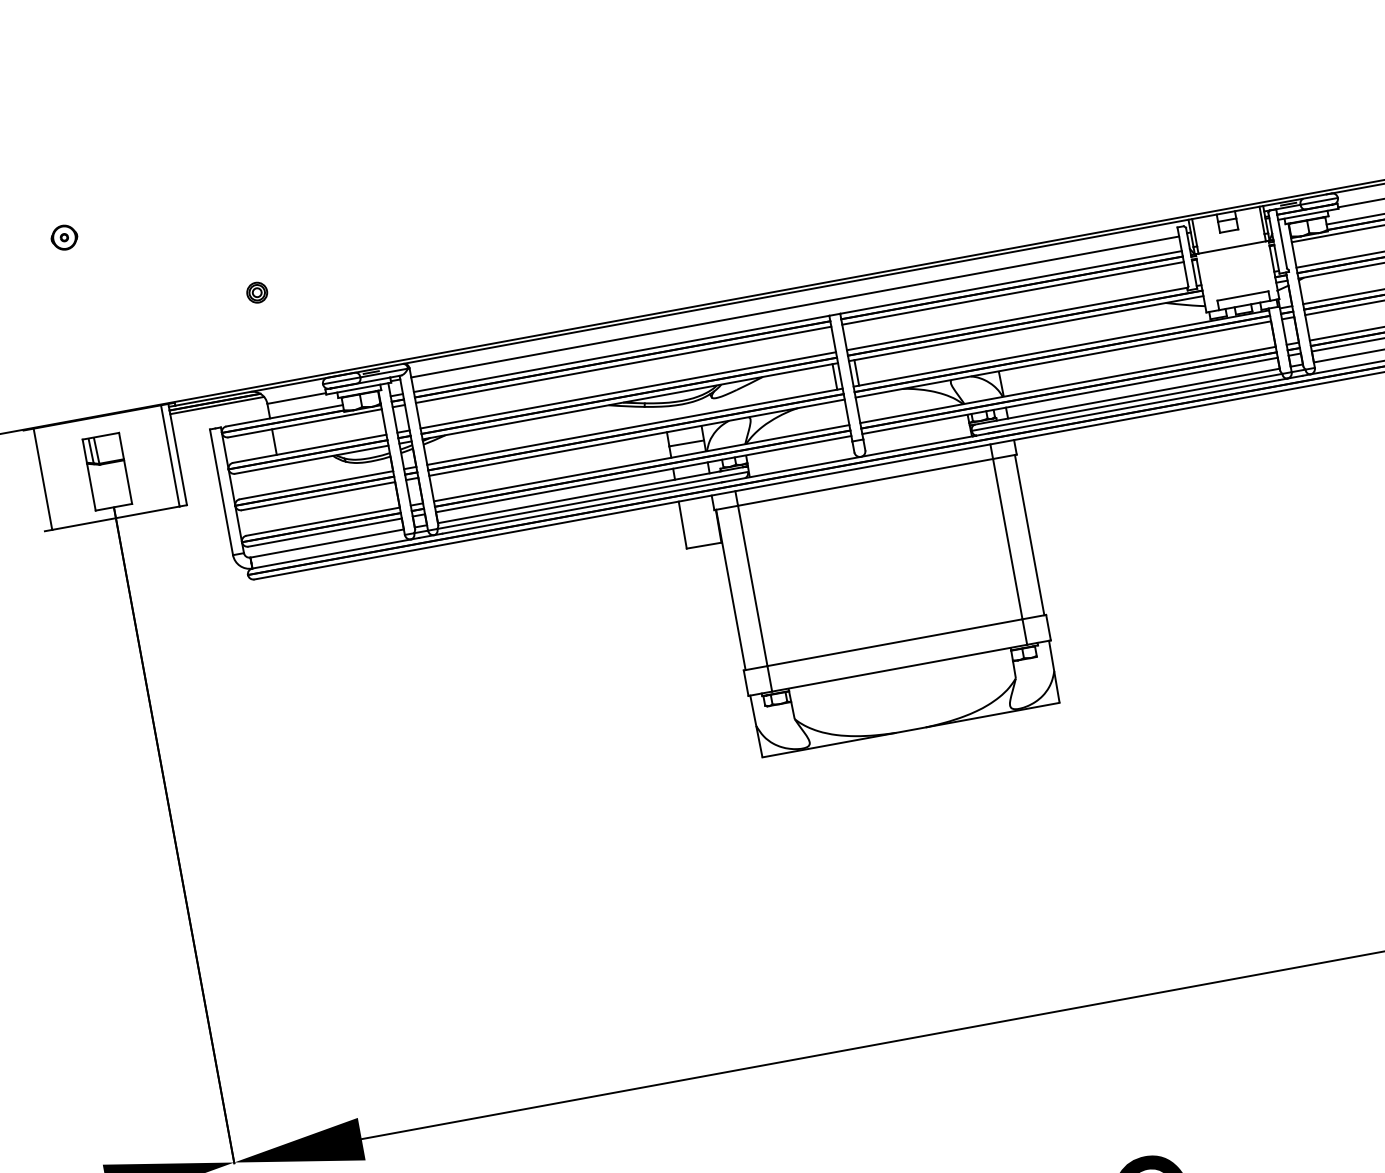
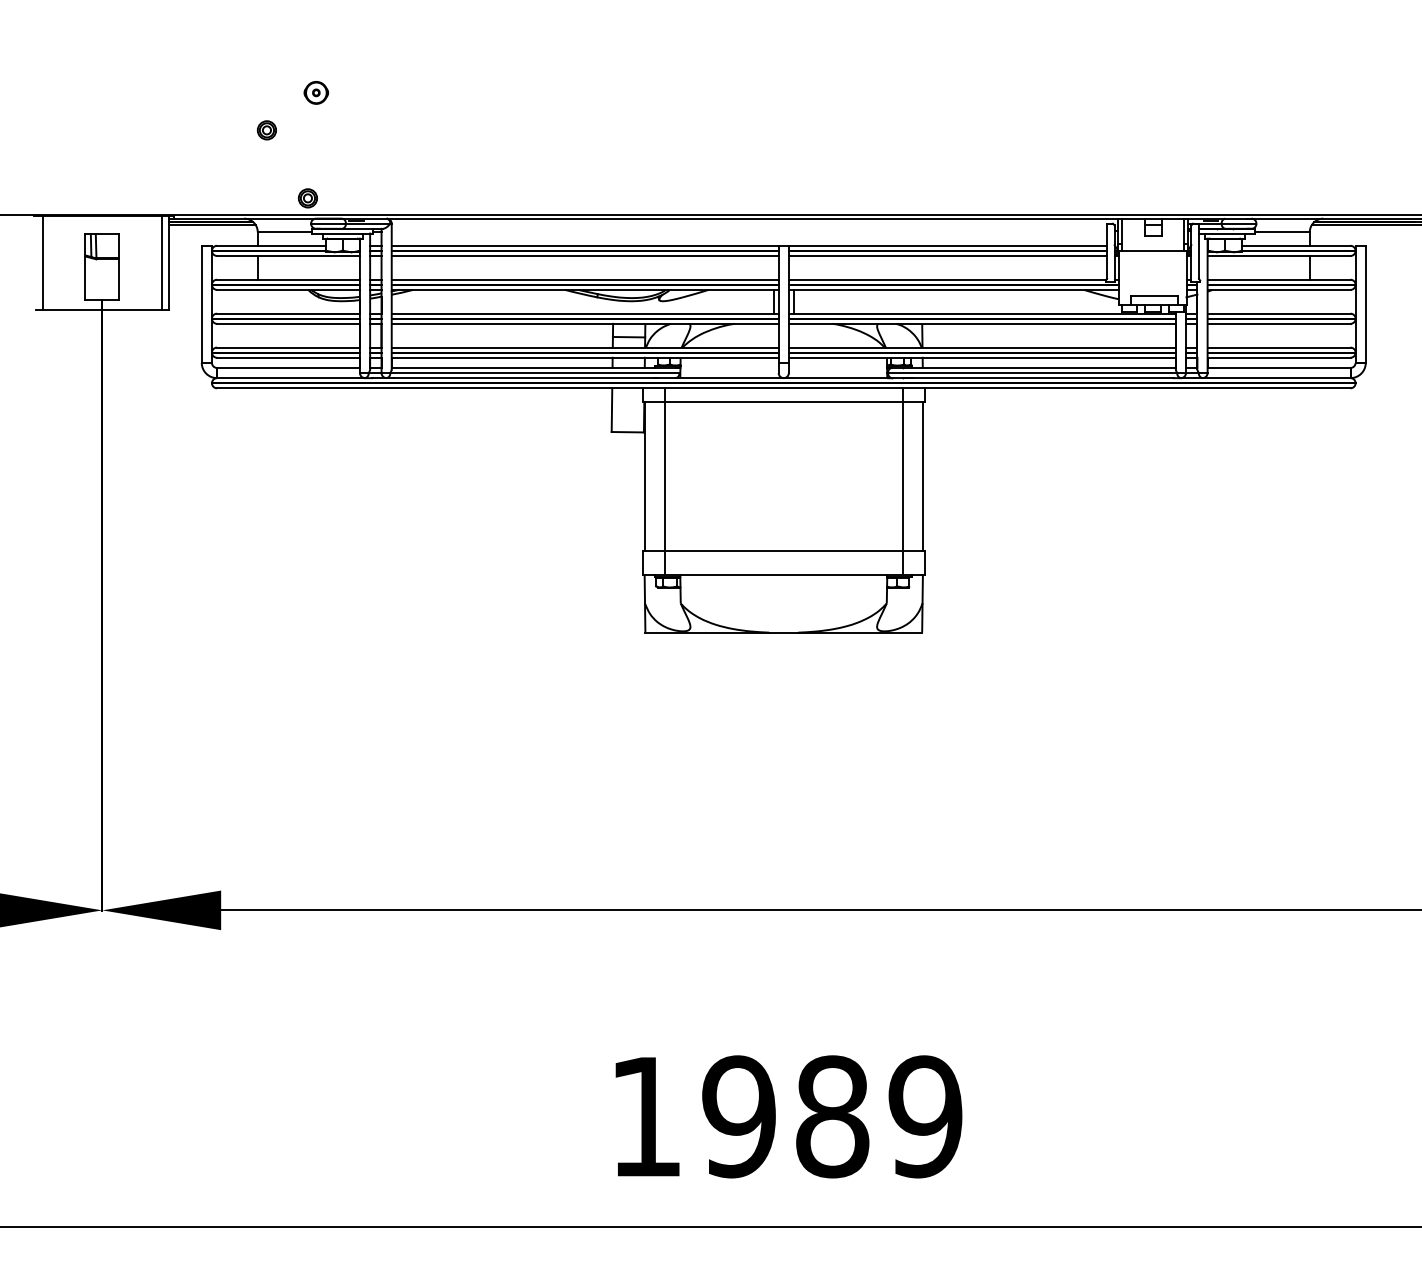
part: (64, 237) -> (316, 92), moved
line: (795, 307) -> (749, 232), removed
part: (314, 357) -> (307, 198), added

